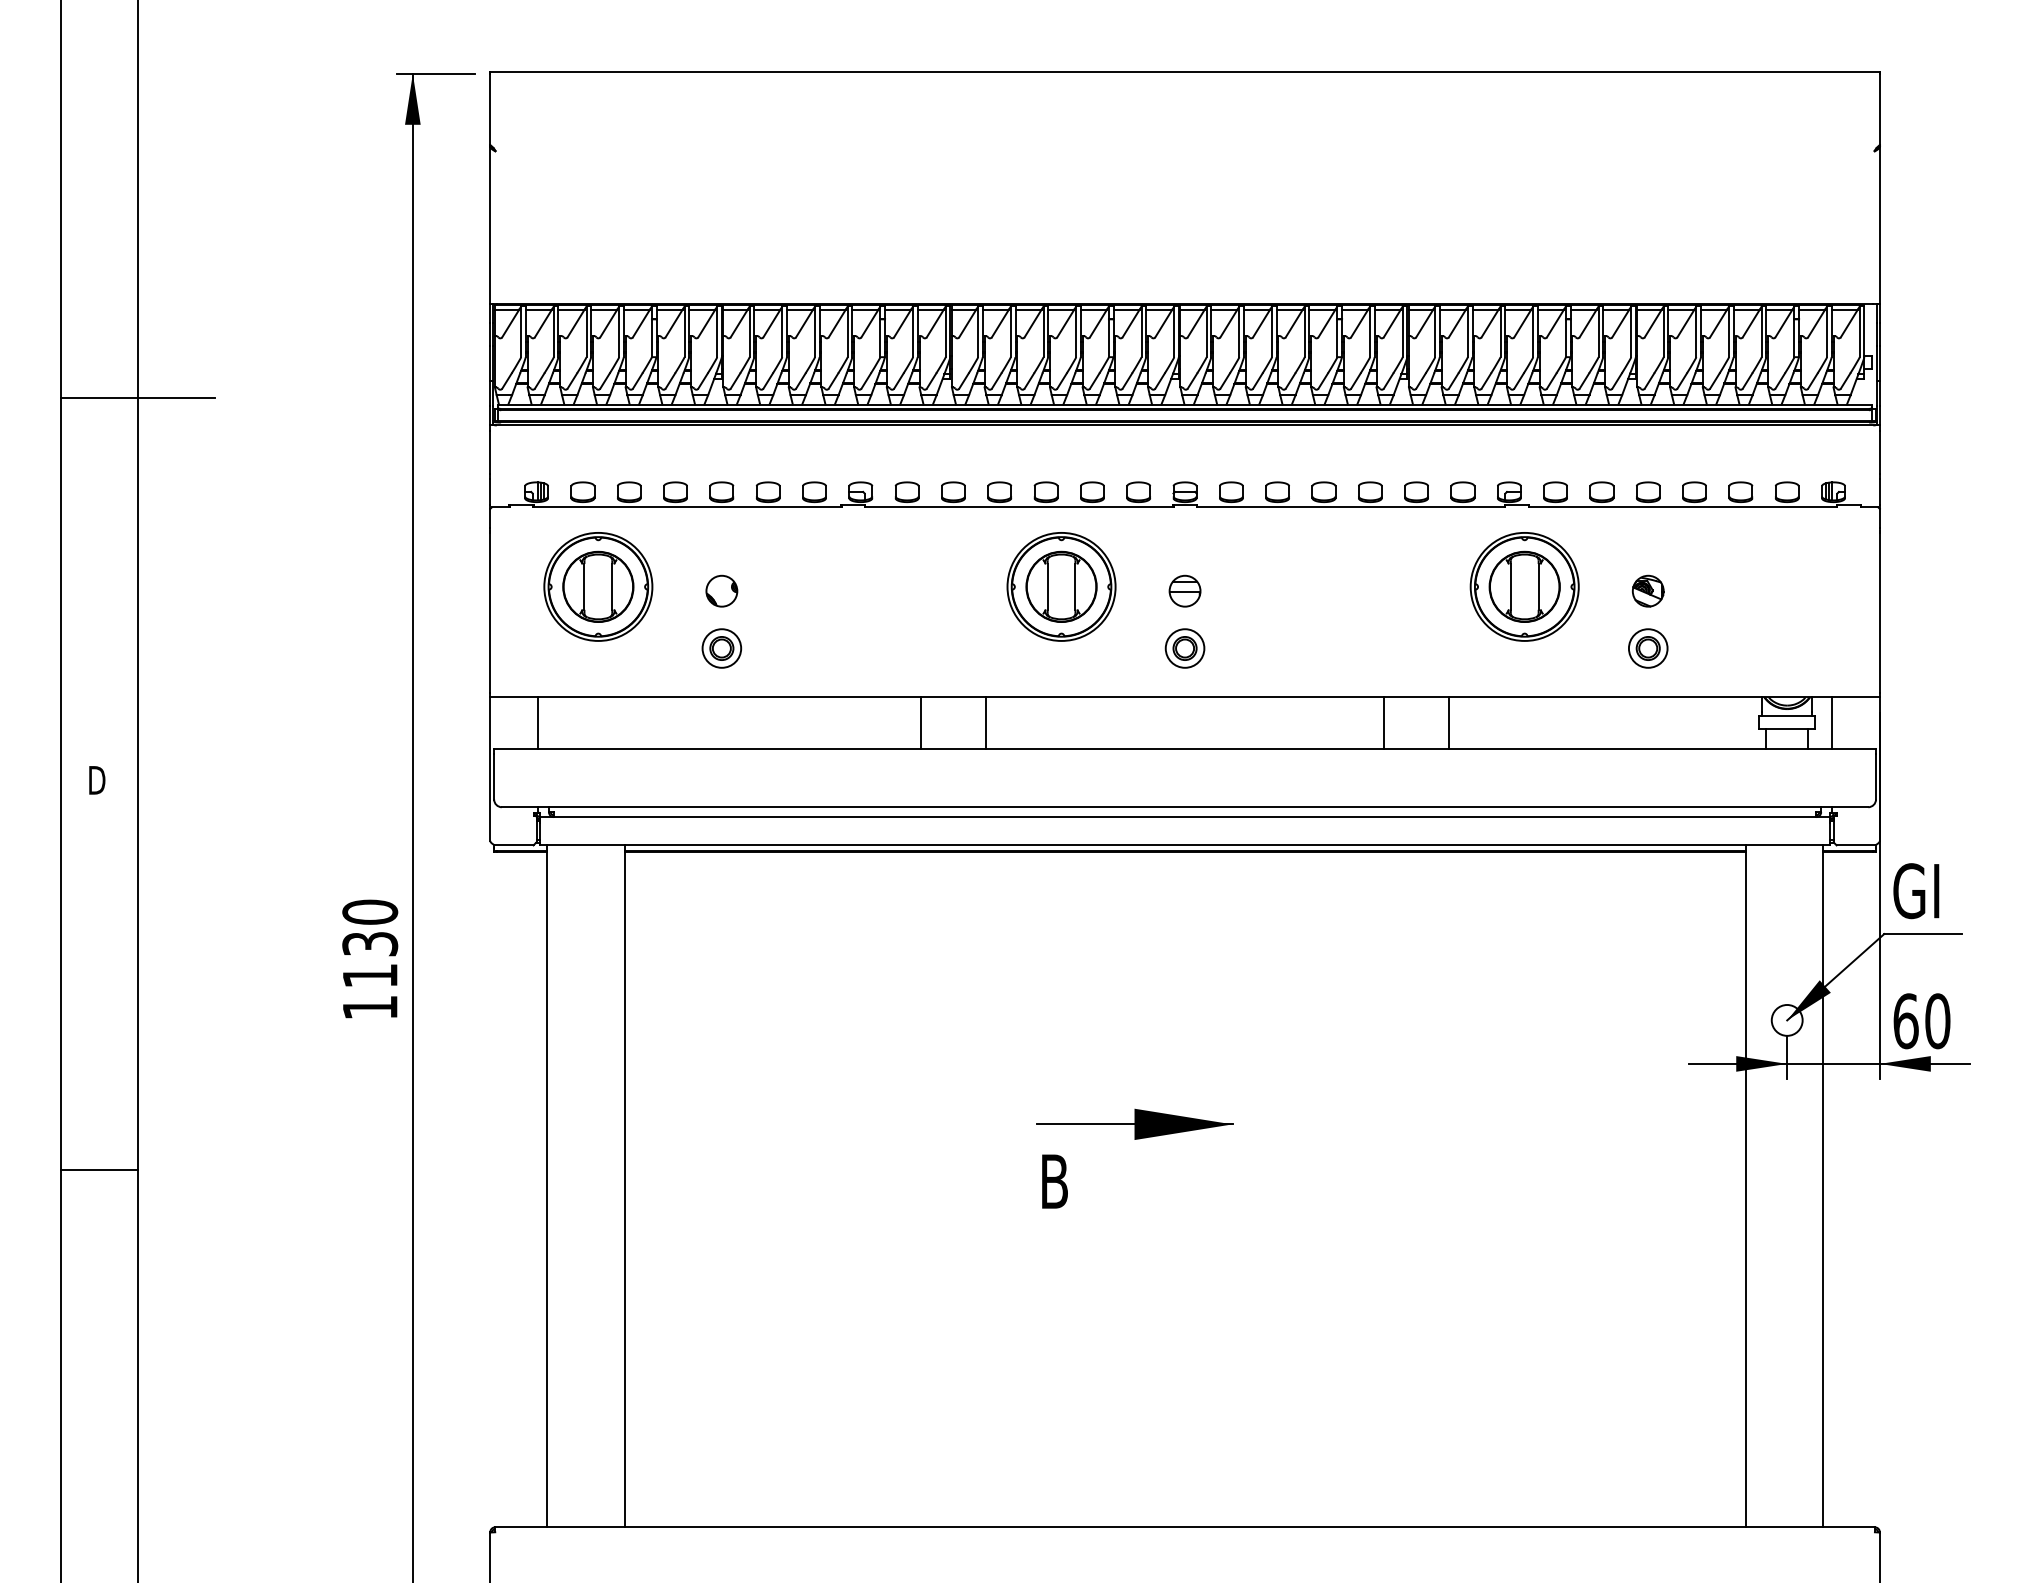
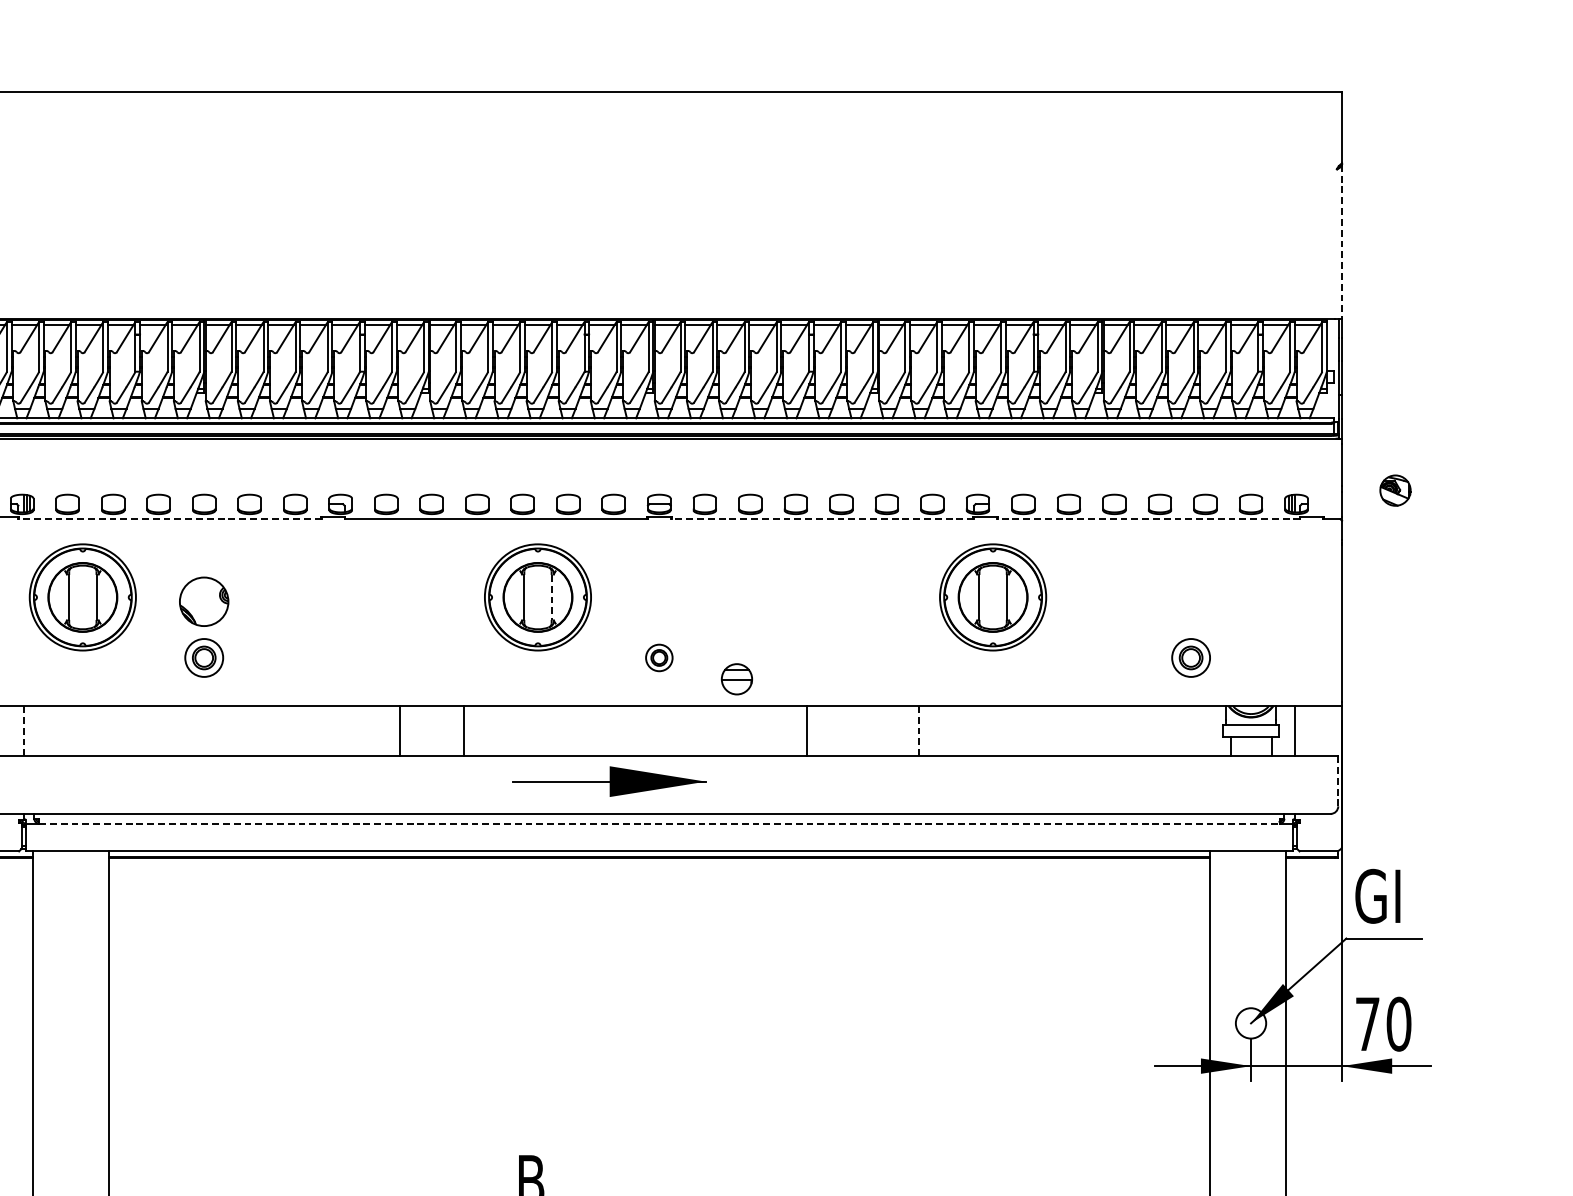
line: (1879, 225) -> (1341, 242), solid -> dashed
line: (686, 507) -> (169, 519), solid -> dashed
line: (1350, 507) -> (821, 519), solid -> dashed
line: (1682, 507) -> (1148, 519), solid -> dashed
line: (1075, 586) -> (551, 597), solid -> dashed
part: (721, 590) -> (203, 600), size x1.6
part: (1184, 590) -> (736, 678), moved
part: (1647, 590) -> (1394, 489), moved
part: (1184, 648) -> (658, 657), size x0.7
part: (1648, 648) -> (1191, 657), moved
line: (538, 722) -> (24, 730), solid -> dashed
line: (1383, 722) -> (806, 730), moved
line: (1449, 722) -> (919, 730), solid -> dashed
line: (1875, 776) -> (1337, 783), solid -> dashed
line: (1185, 817) -> (659, 824), solid -> dashed
text: (1905, 1021) -> (1367, 1024), 60 -> 70
part: (1134, 1123) -> (609, 780), moved

